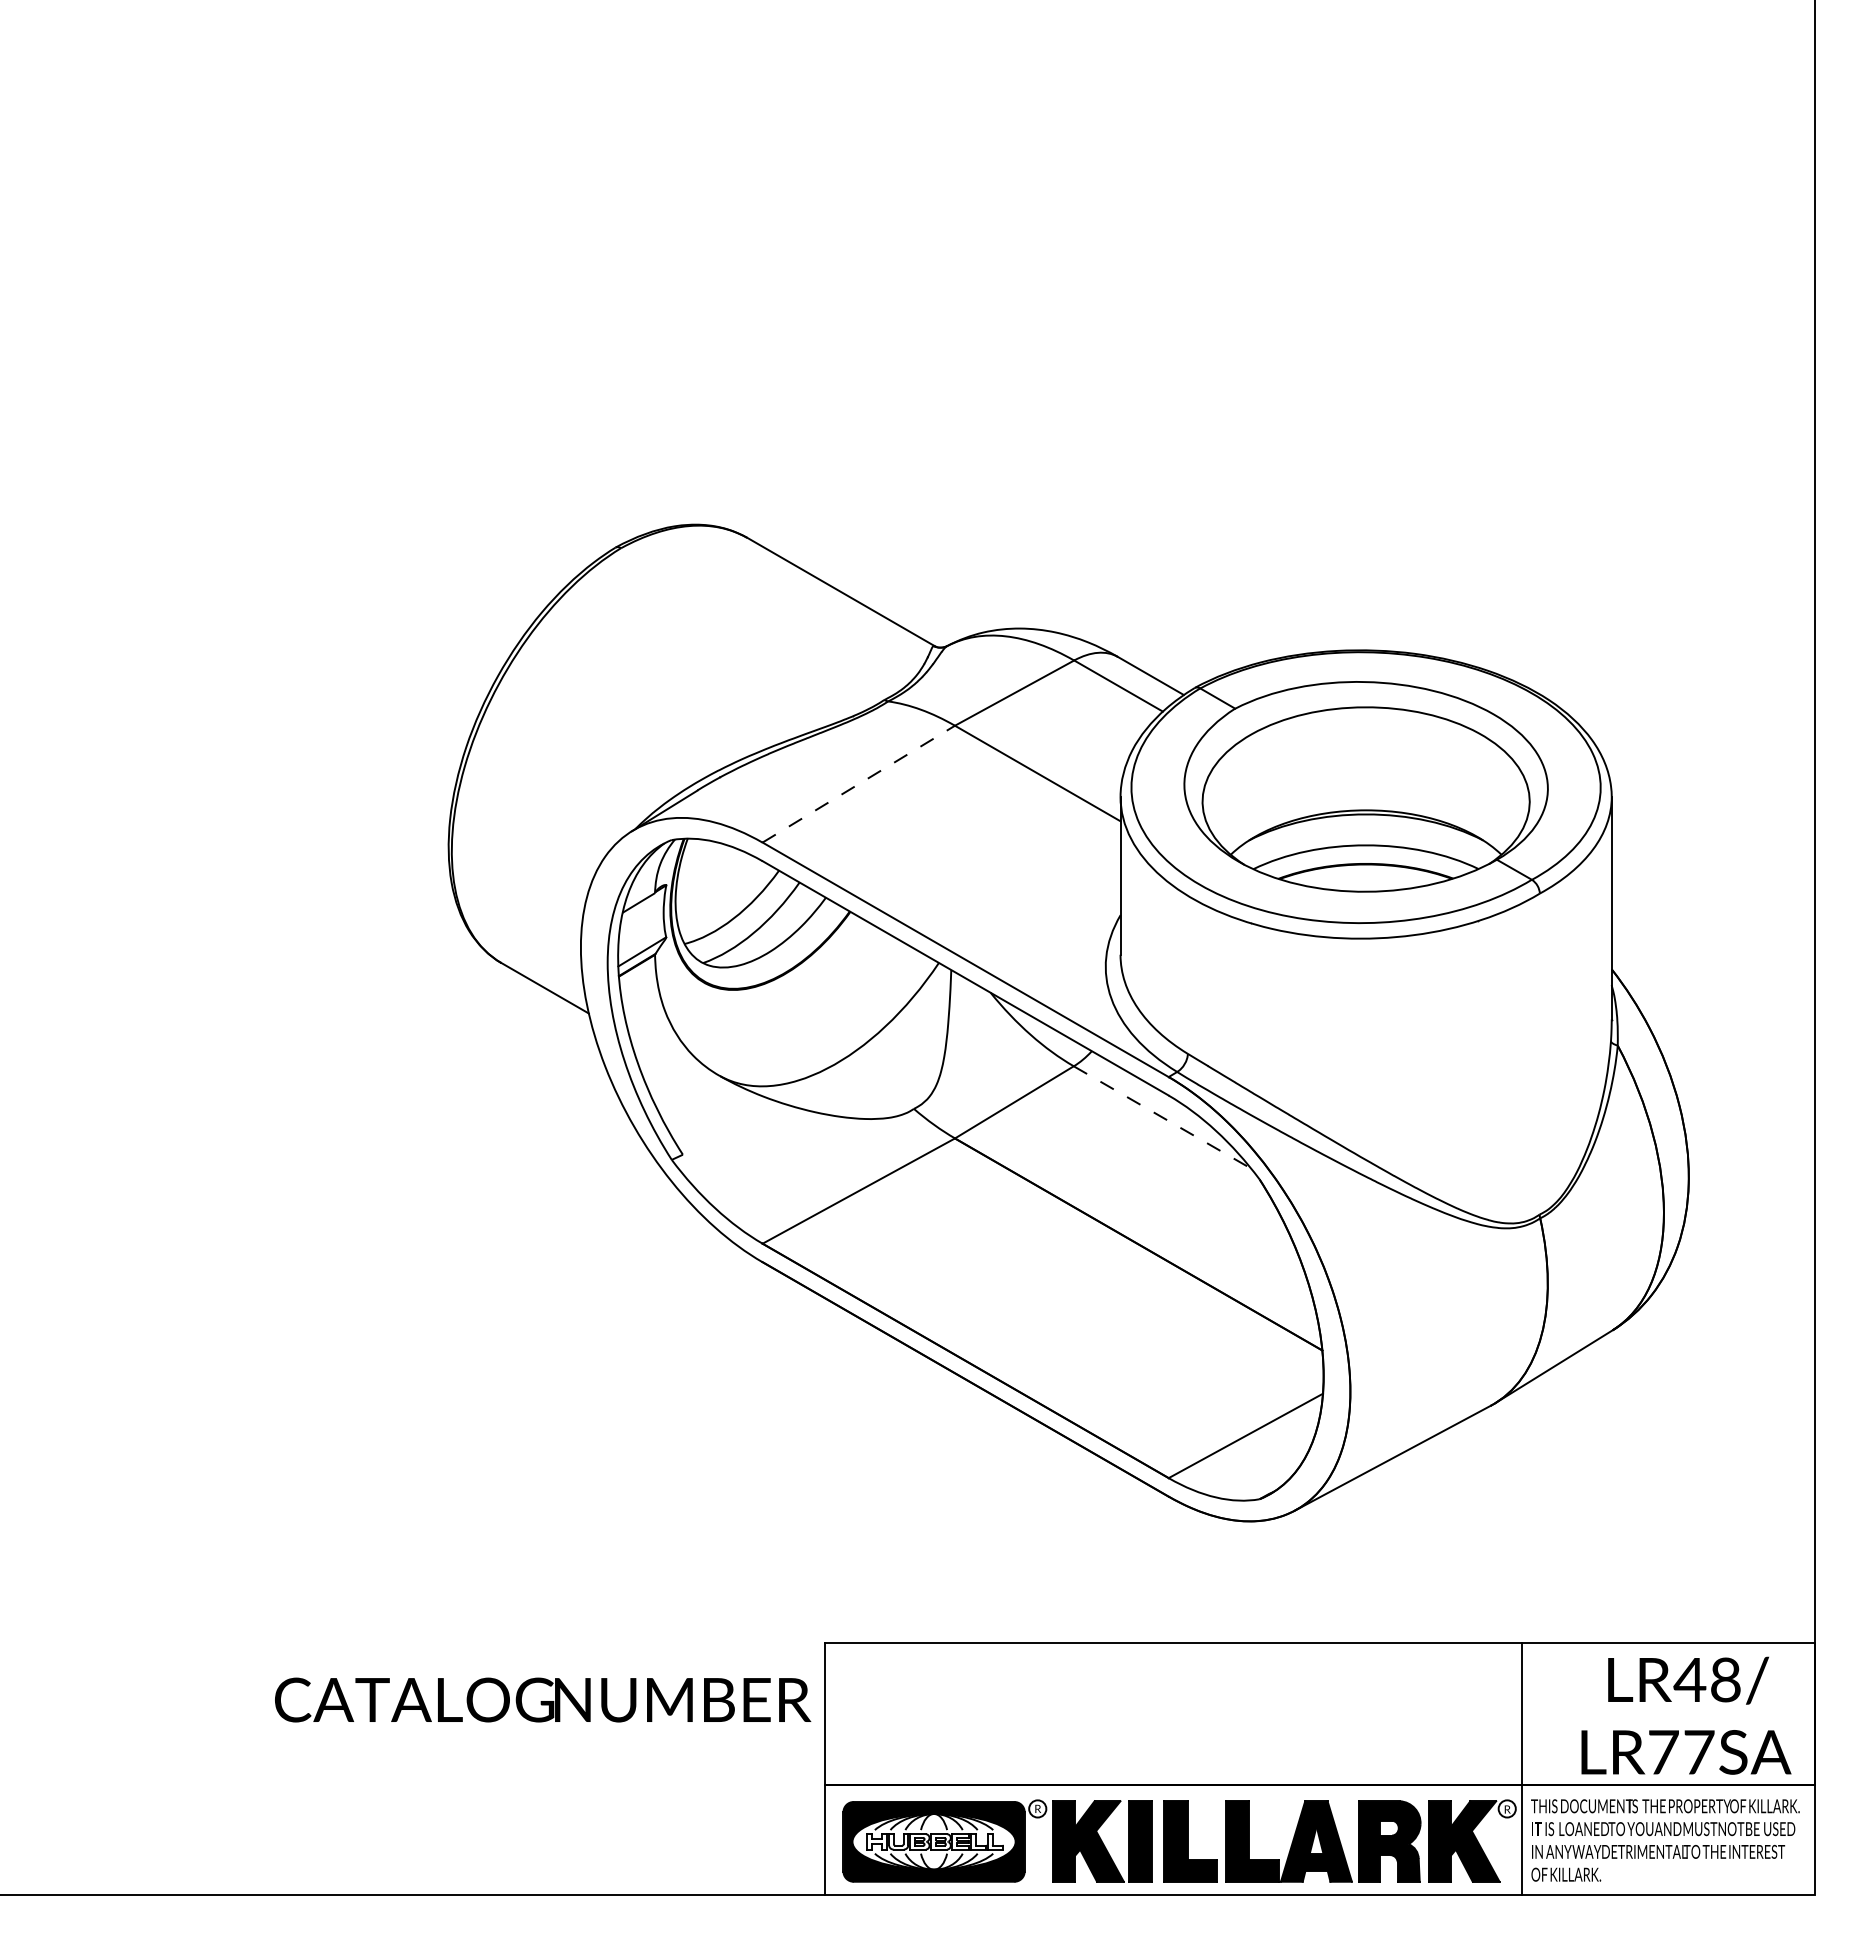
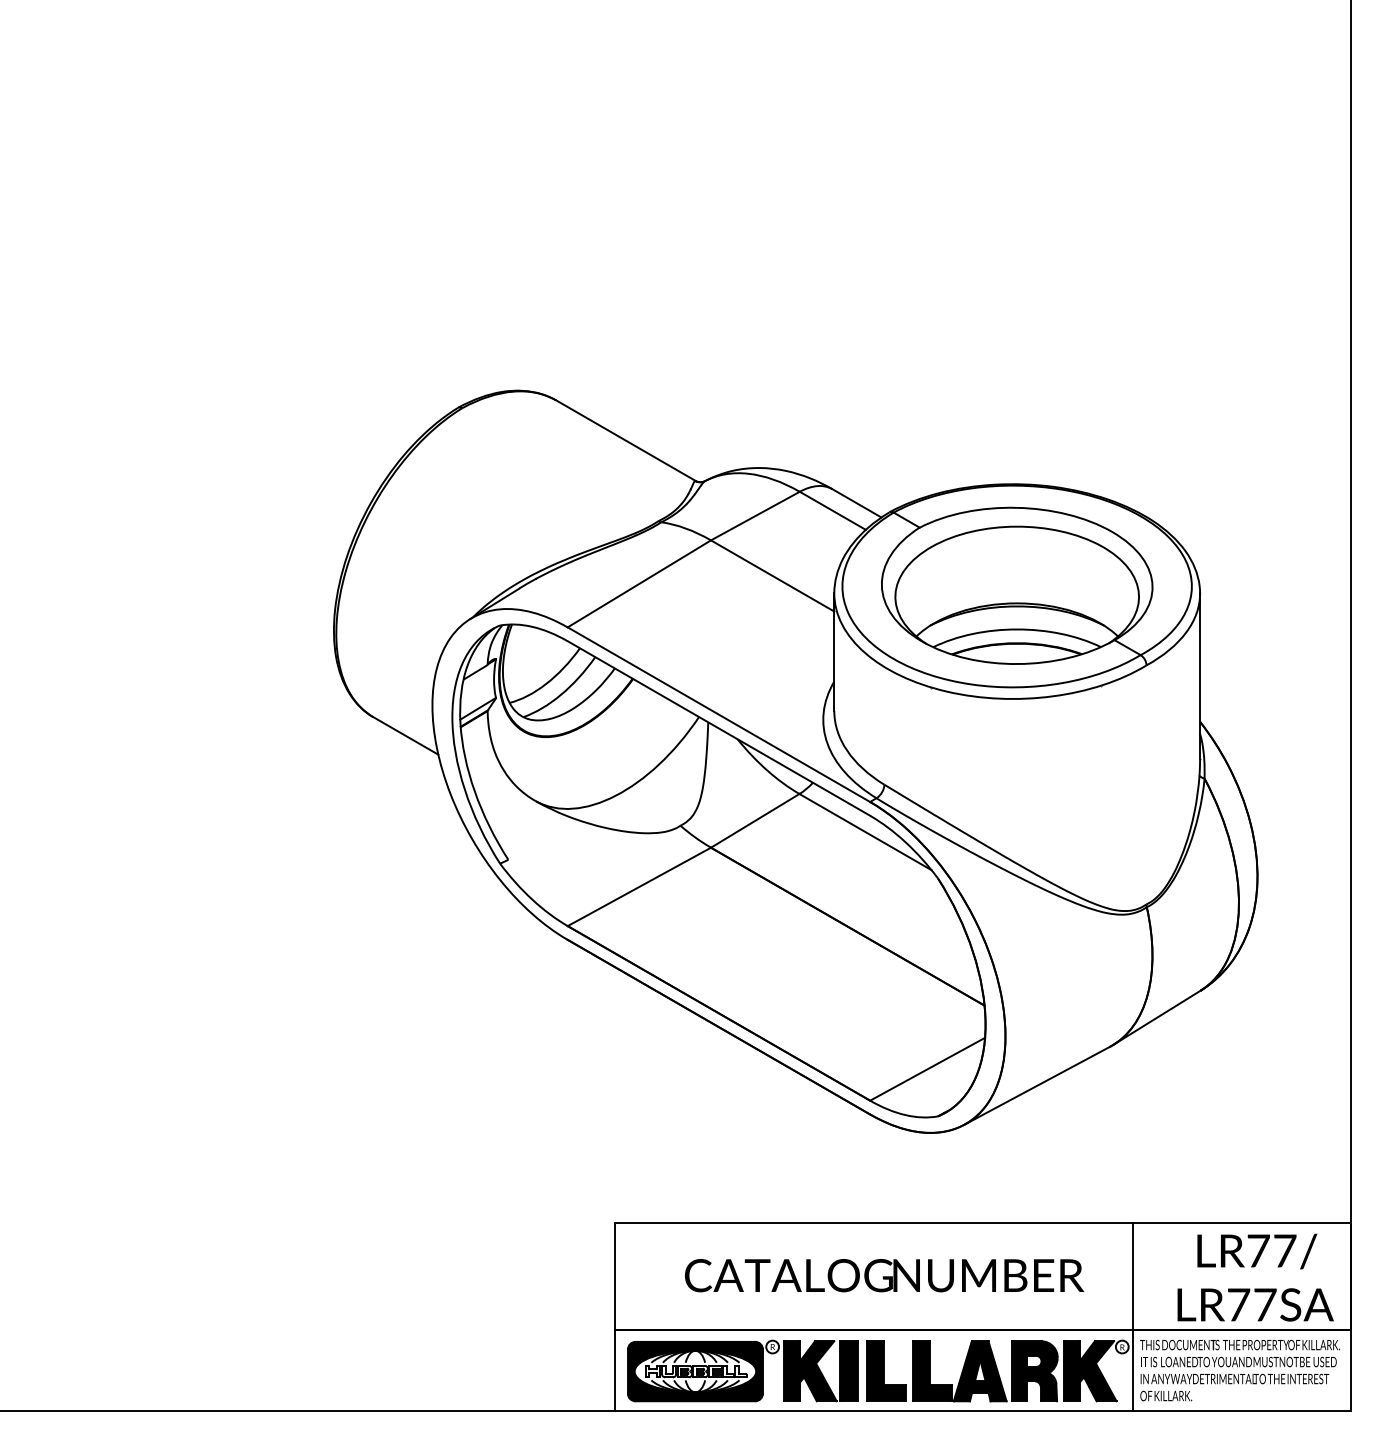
line: (858, 784) -> (639, 584), dashed -> solid
line: (1162, 1117) -> (865, 832), dashed -> solid
text: (1707, 1679) -> (1271, 1250), LR48/ -> LR77/
text: (543, 1699) -> (884, 1275), moved

